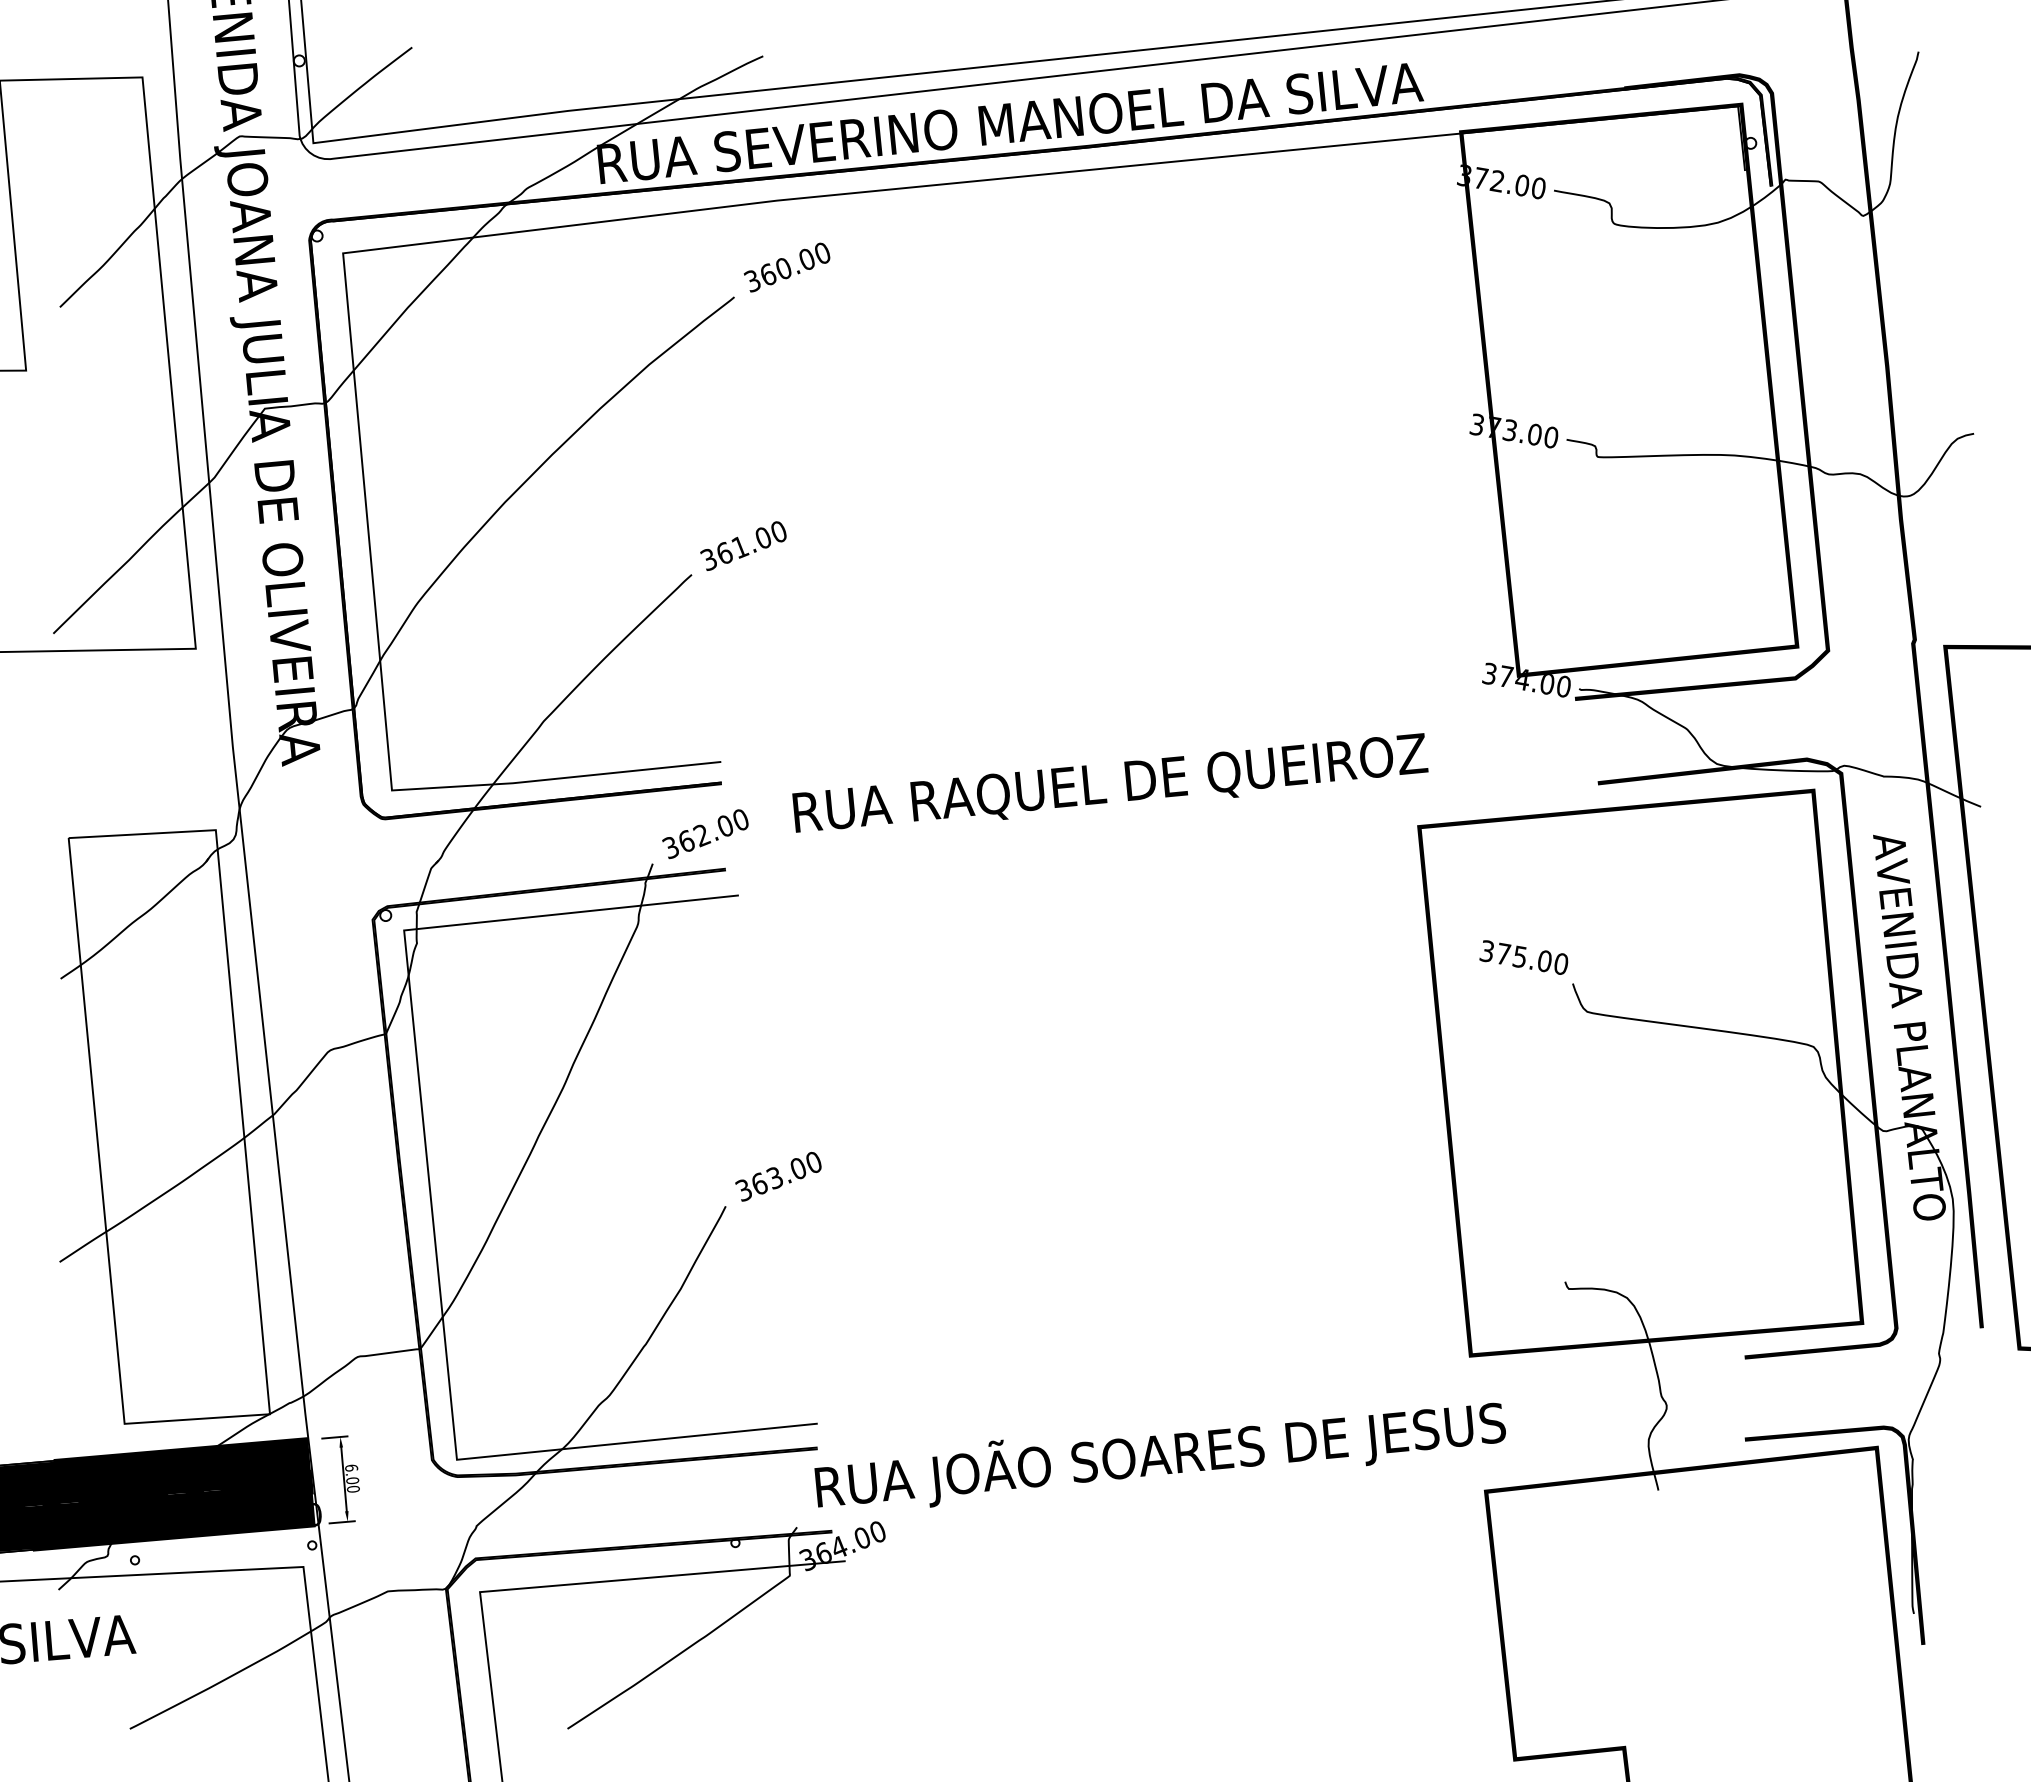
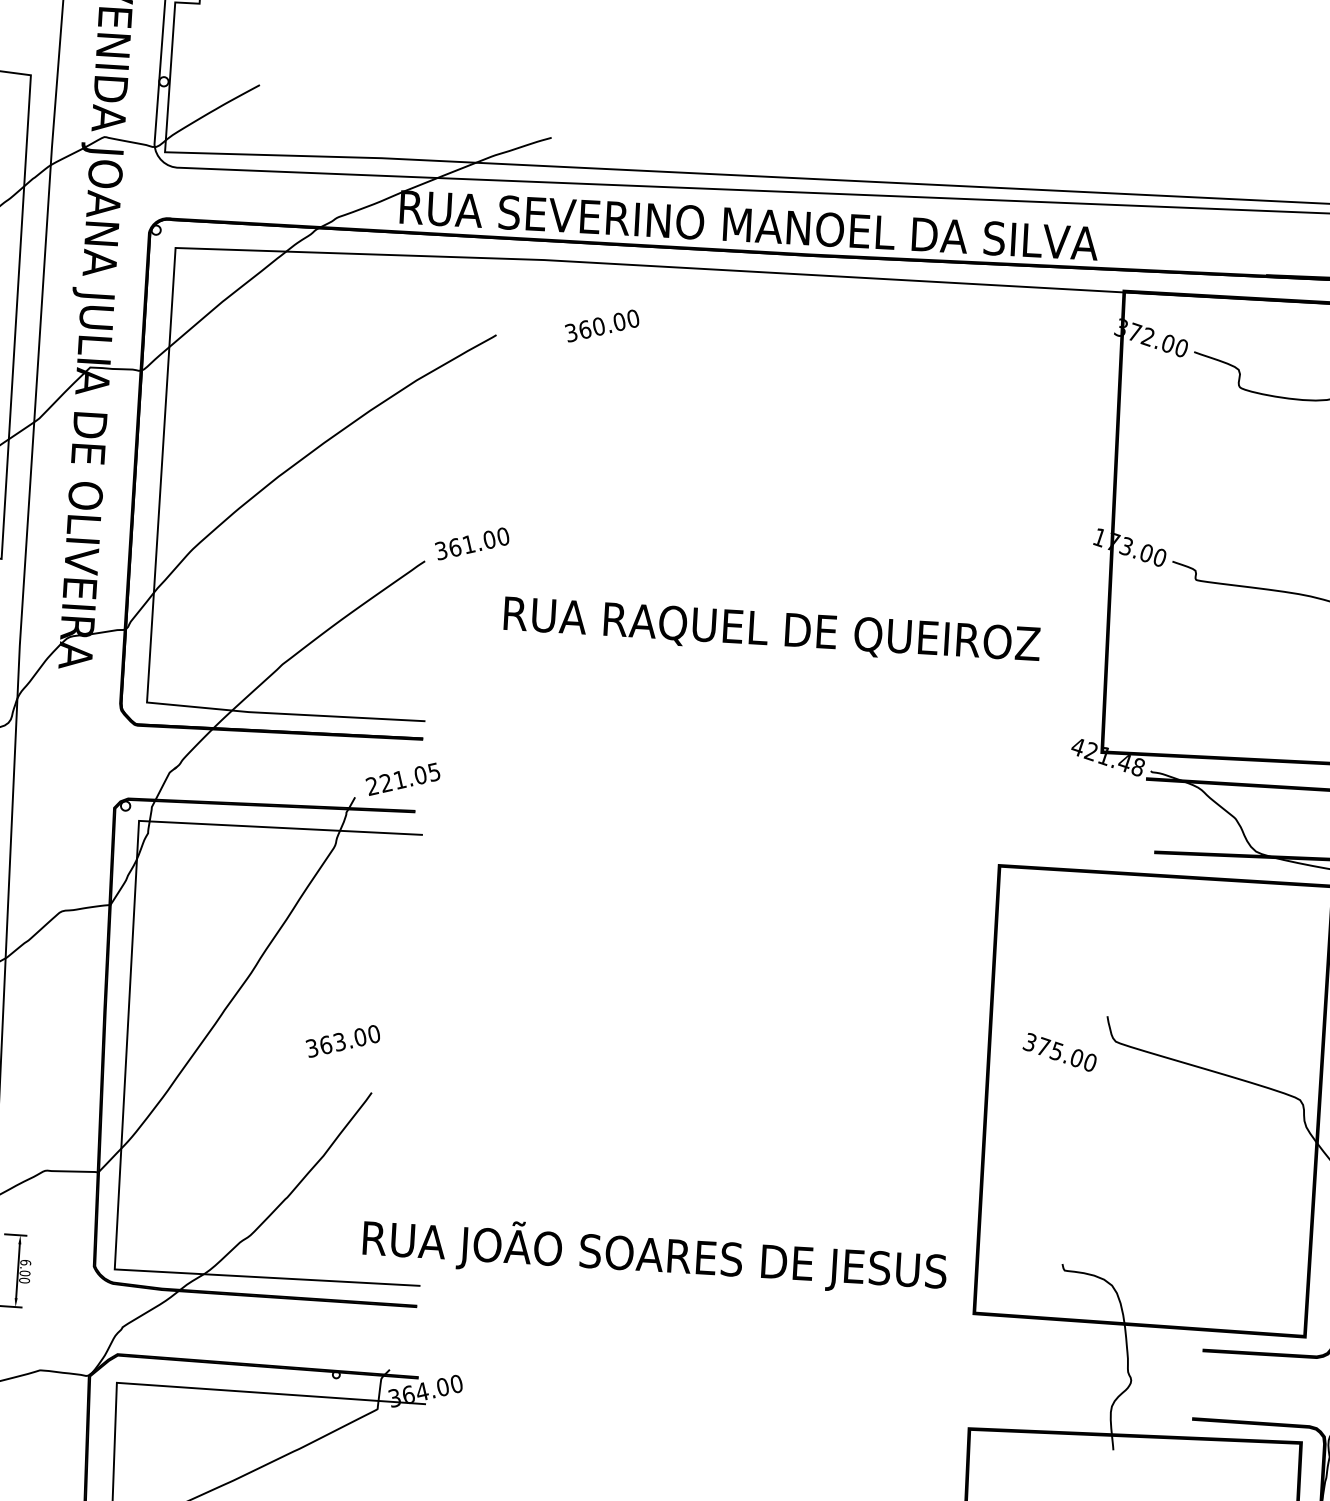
text: (786, 267) -> (601, 325), moved
text: (1476, 424) -> (1099, 537), 373.00 -> 173.00
text: (1526, 679) -> (1108, 756), 374.00 -> 421.48
text: (1110, 782) -> (772, 628), moved
text: (704, 833) -> (402, 778), 362.00 -> 221.05
text: (1523, 957) -> (1059, 1052), moved
text: (778, 1176) -> (342, 1041), moved
text: (1159, 1454) -> (654, 1254), moved

